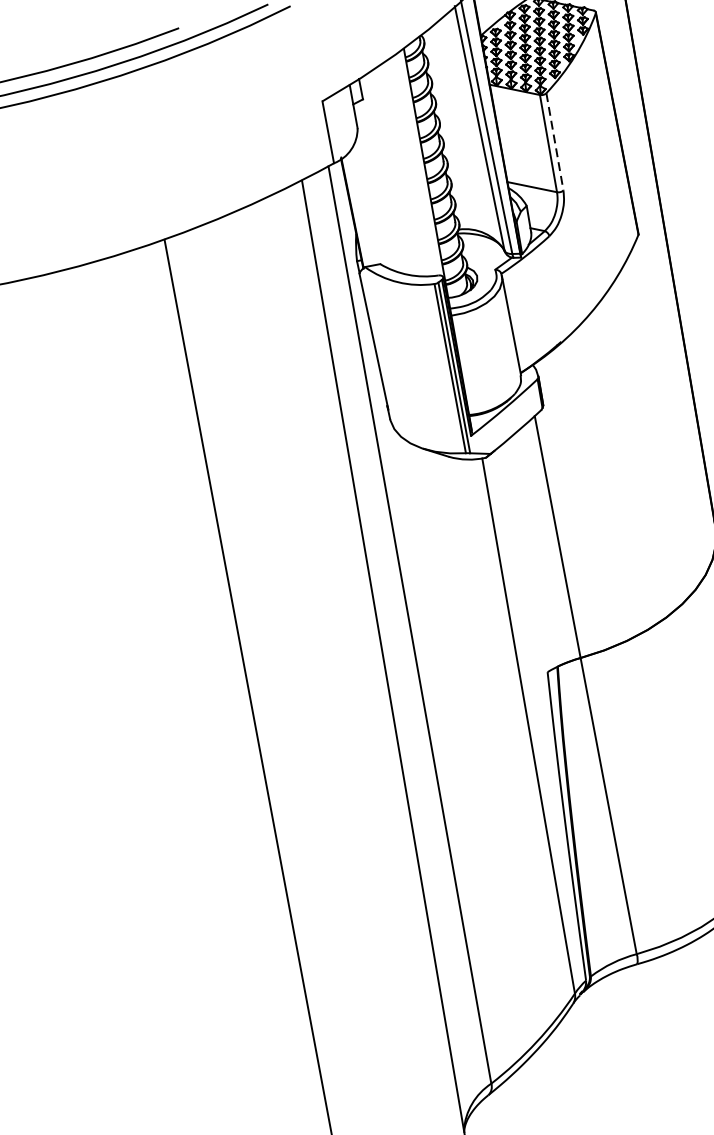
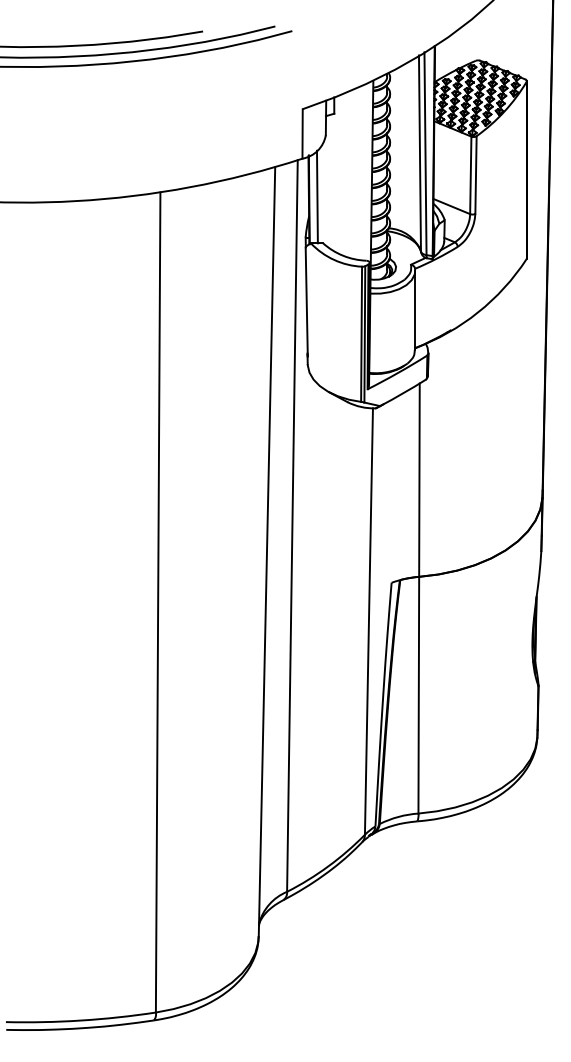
line: (555, 141) -> (476, 174), dashed -> solid
line: (361, 206) -> (317, 196), added

